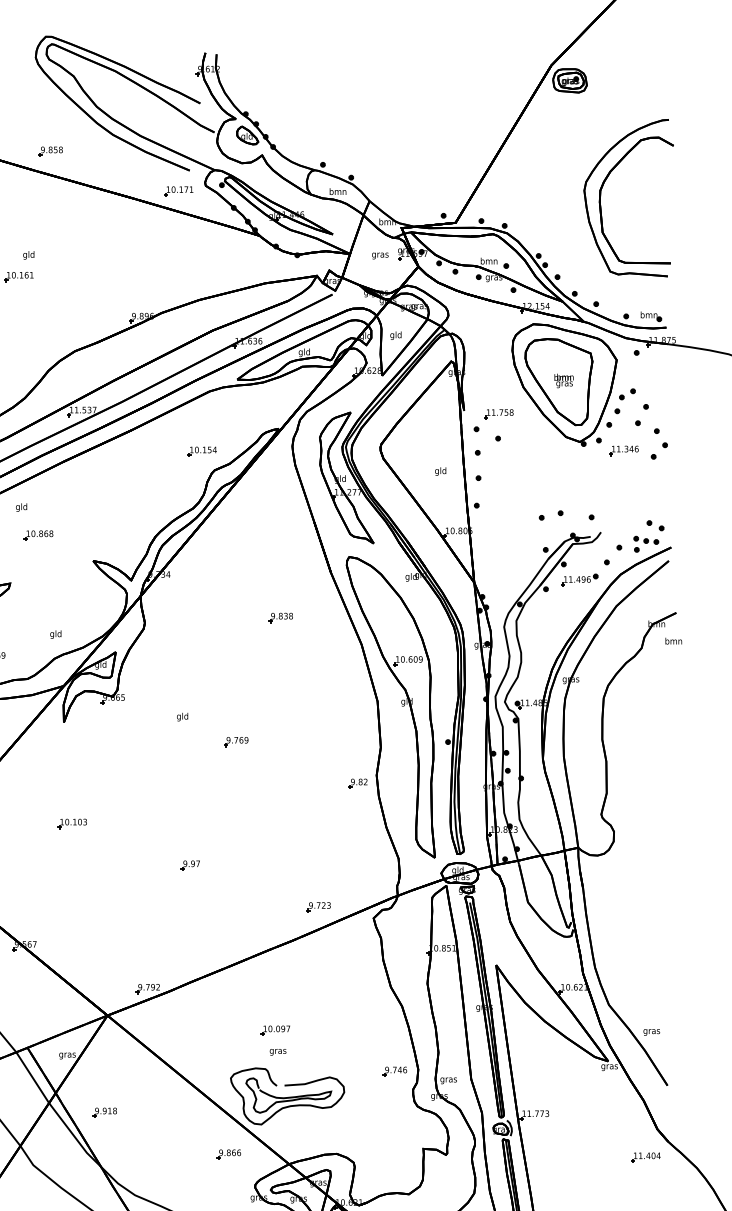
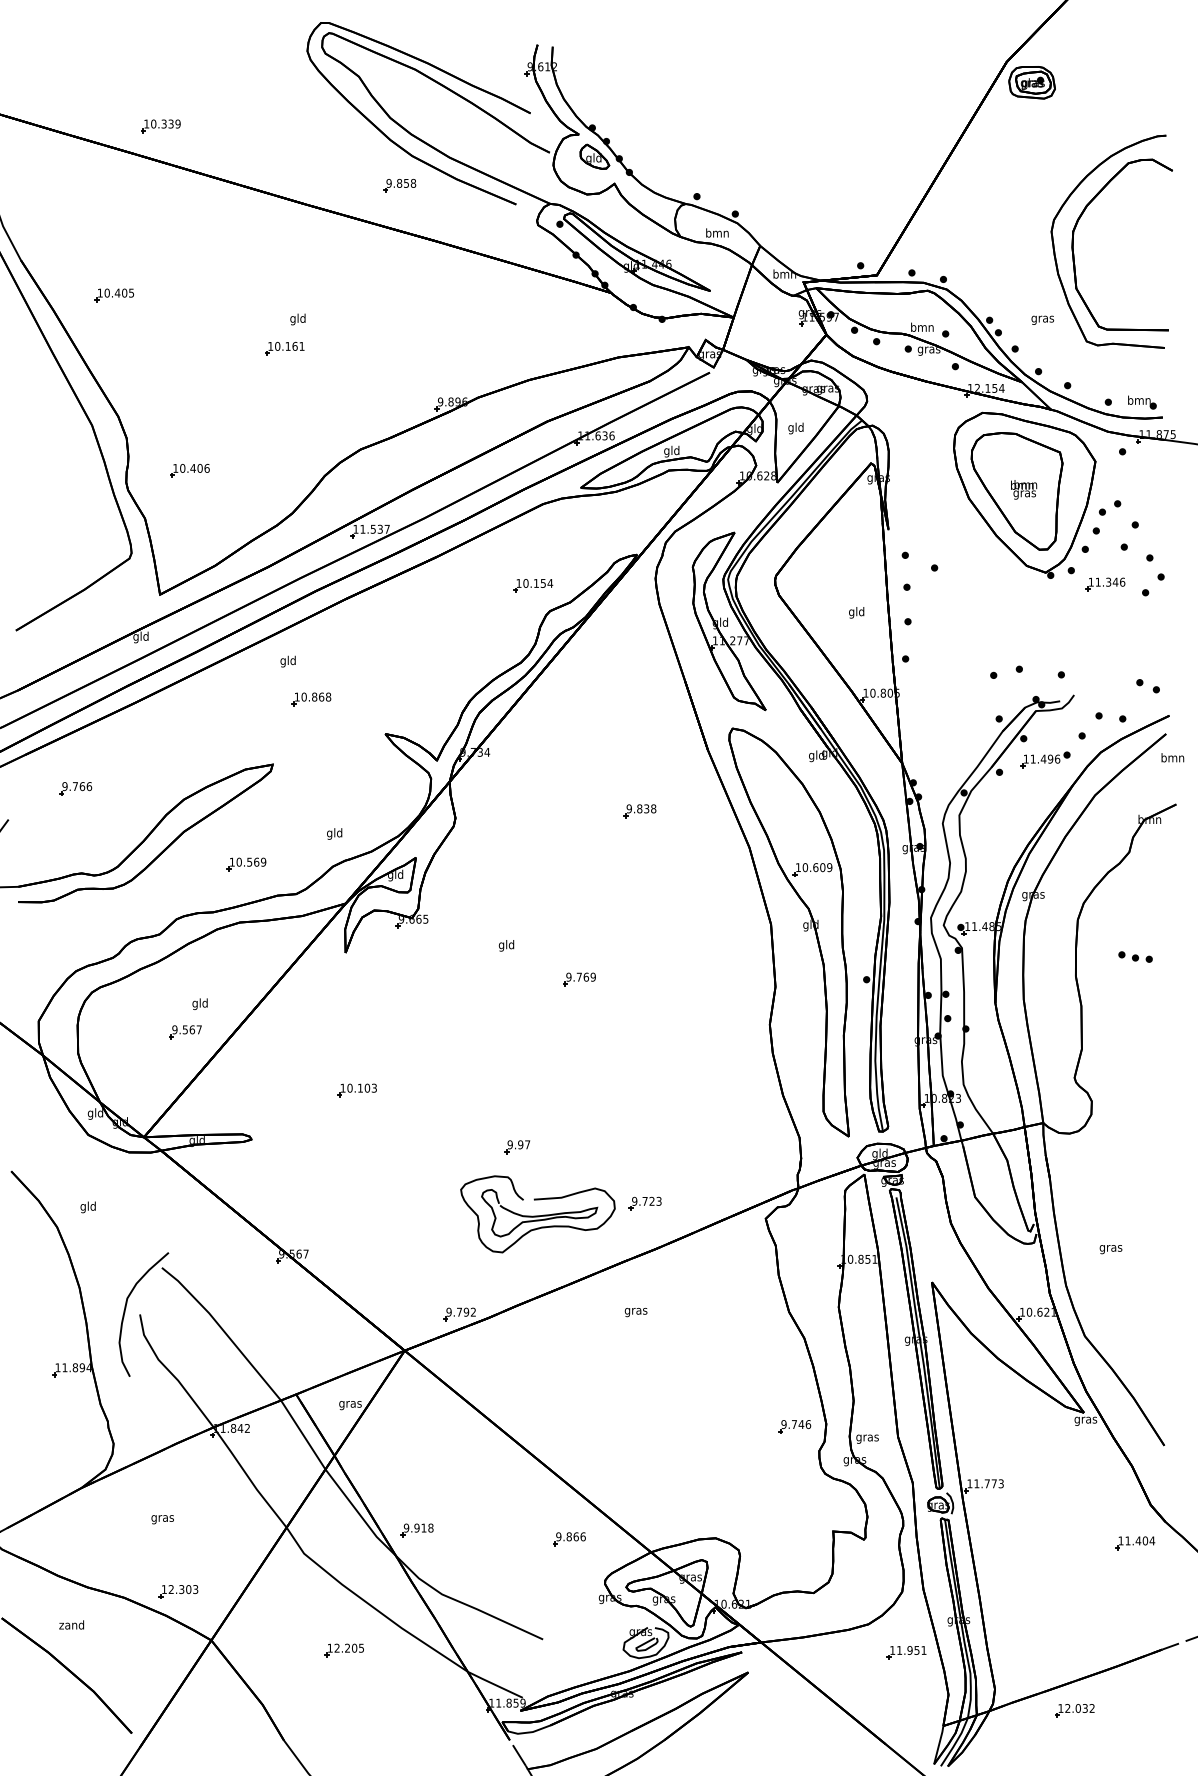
part: (50, 151) -> (399, 185), moved
part: (178, 191) -> (501, 232), removed
text: (380, 255) -> (1042, 319), moved
part: (498, 413) -> (935, 534), removed
part: (646, 539) -> (1135, 956), moved
text: (673, 640) -> (1172, 757), moved
part: (358, 783) -> (744, 1036), removed
part: (318, 907) -> (644, 1203), moved
part: (275, 1030) -> (632, 1371), removed
text: (651, 1032) -> (1110, 1249), moved
text: (277, 1052) -> (635, 1312), moved
part: (287, 1096) -> (537, 1214), moved
part: (104, 1112) -> (416, 1530), moved

